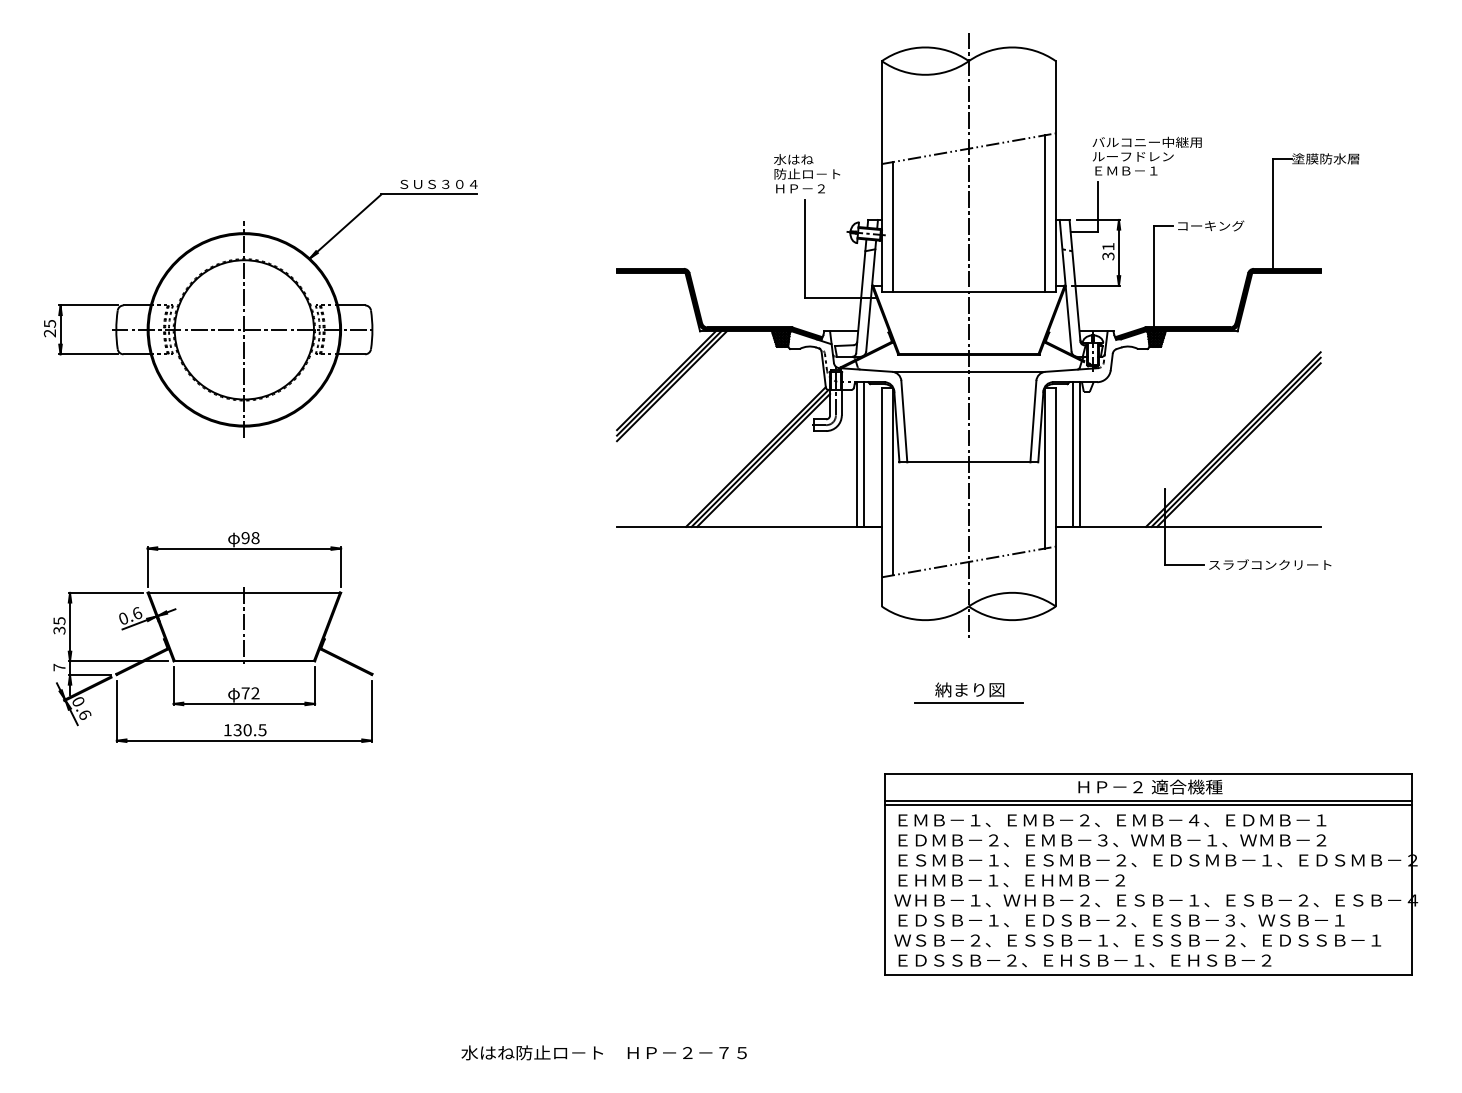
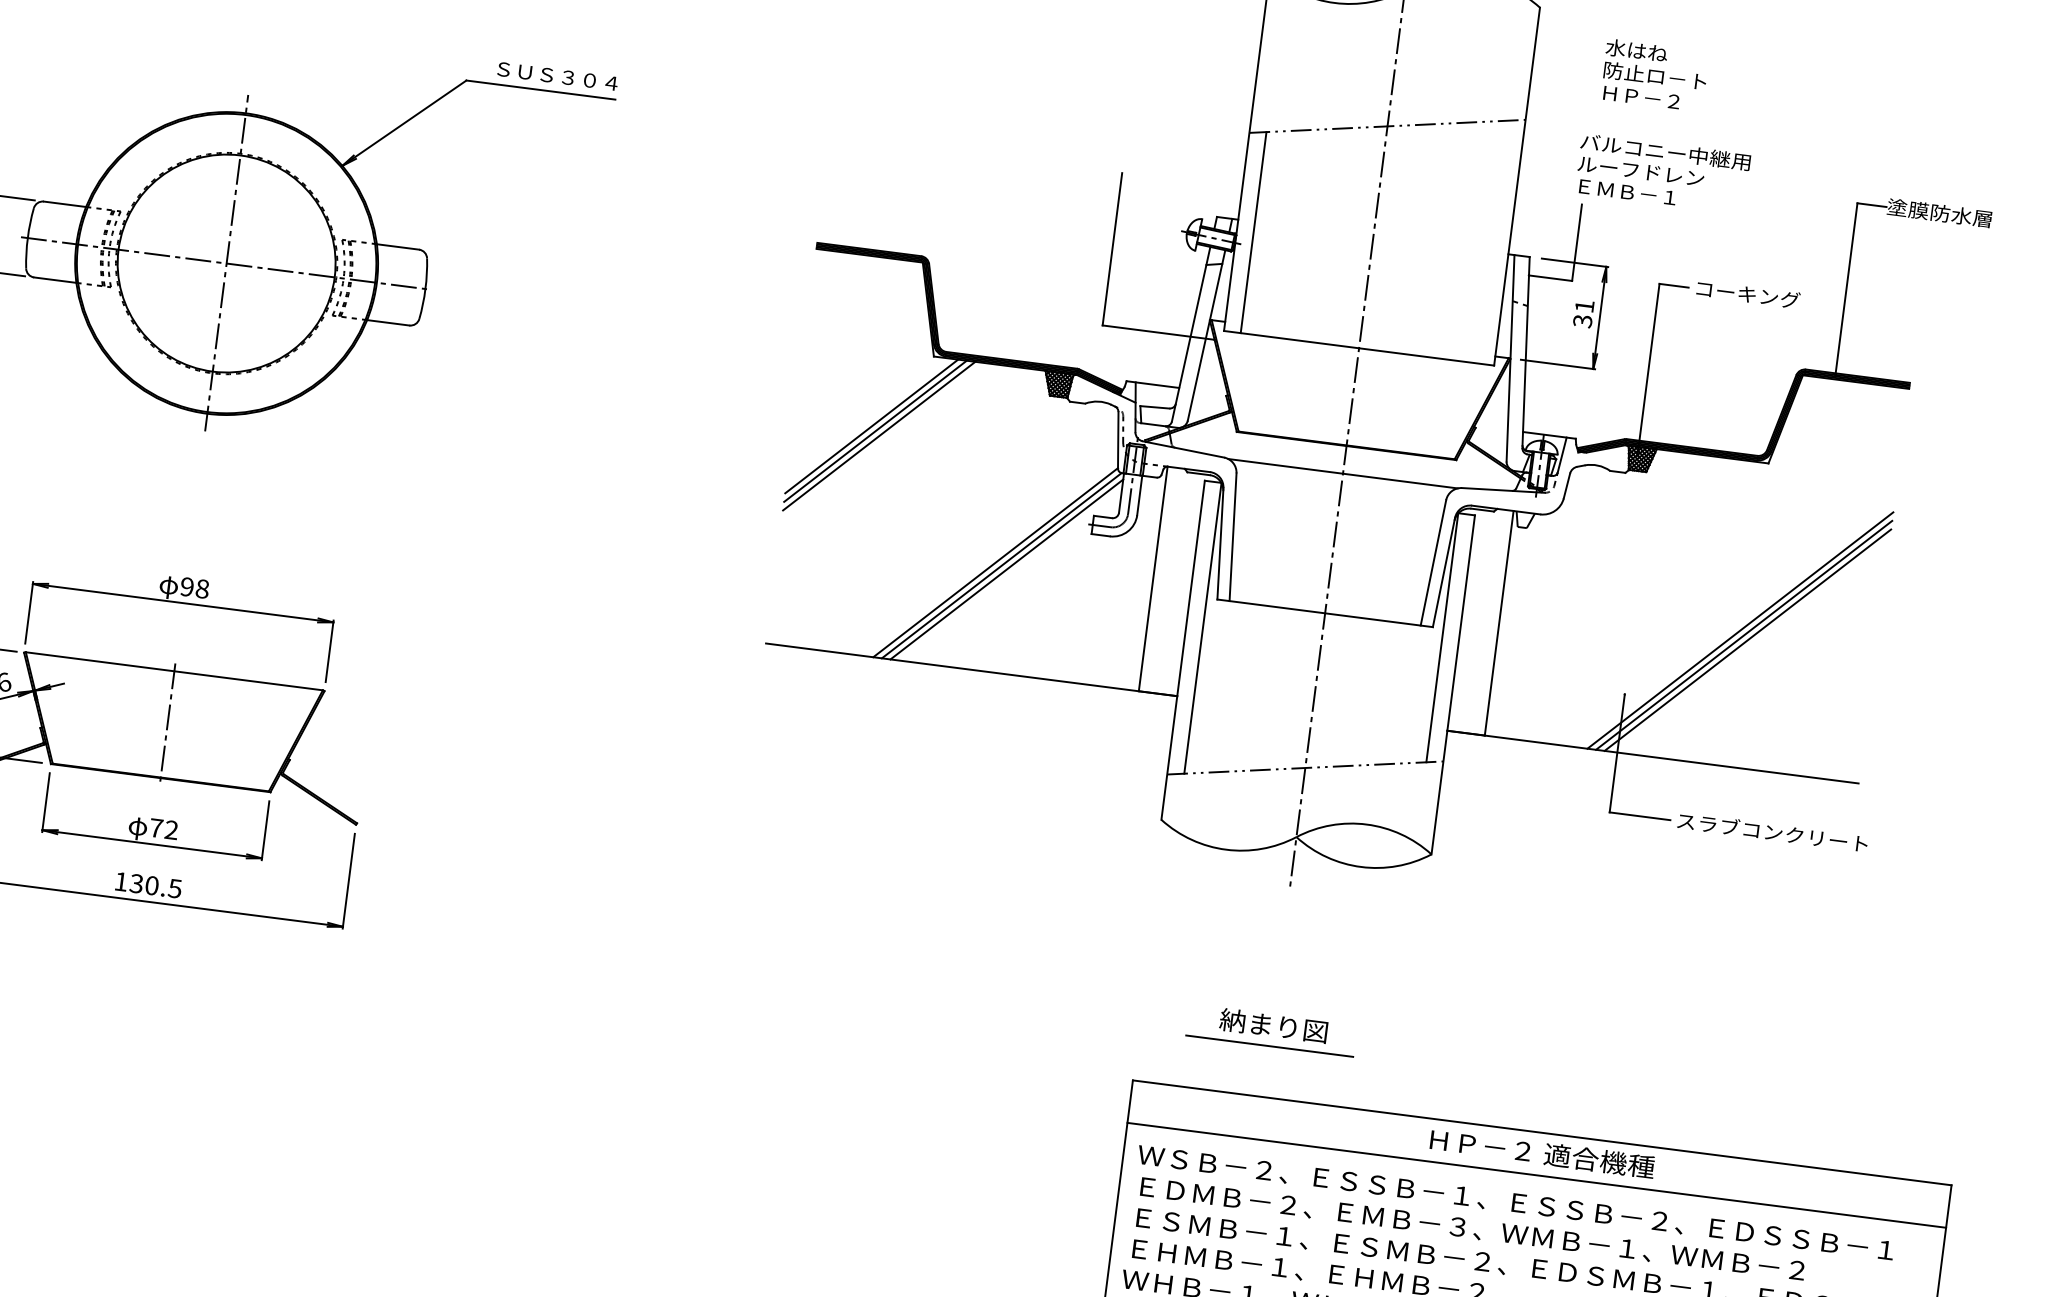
text: (807, 173) -> (1655, 75), moved
line: (1045, 213) -> (1493, 242), removed
line: (863, 454) -> (1163, 580), removed
line: (1073, 454) -> (1489, 621), removed
part: (968, 692) -> (1271, 1029), moved
line: (1148, 805) -> (1535, 1181), removed
text: (1137, 820) -> (1515, 1202), ＥＭＢ－１、ＥＭＢ－２、ＥＭＢ－４、ＥＤＭＢ－１ -> ＷＳＢ－２、ＥＳＳＢ－１、ＥＳＳＢ－２、ＥＤＳＳＢ－１

